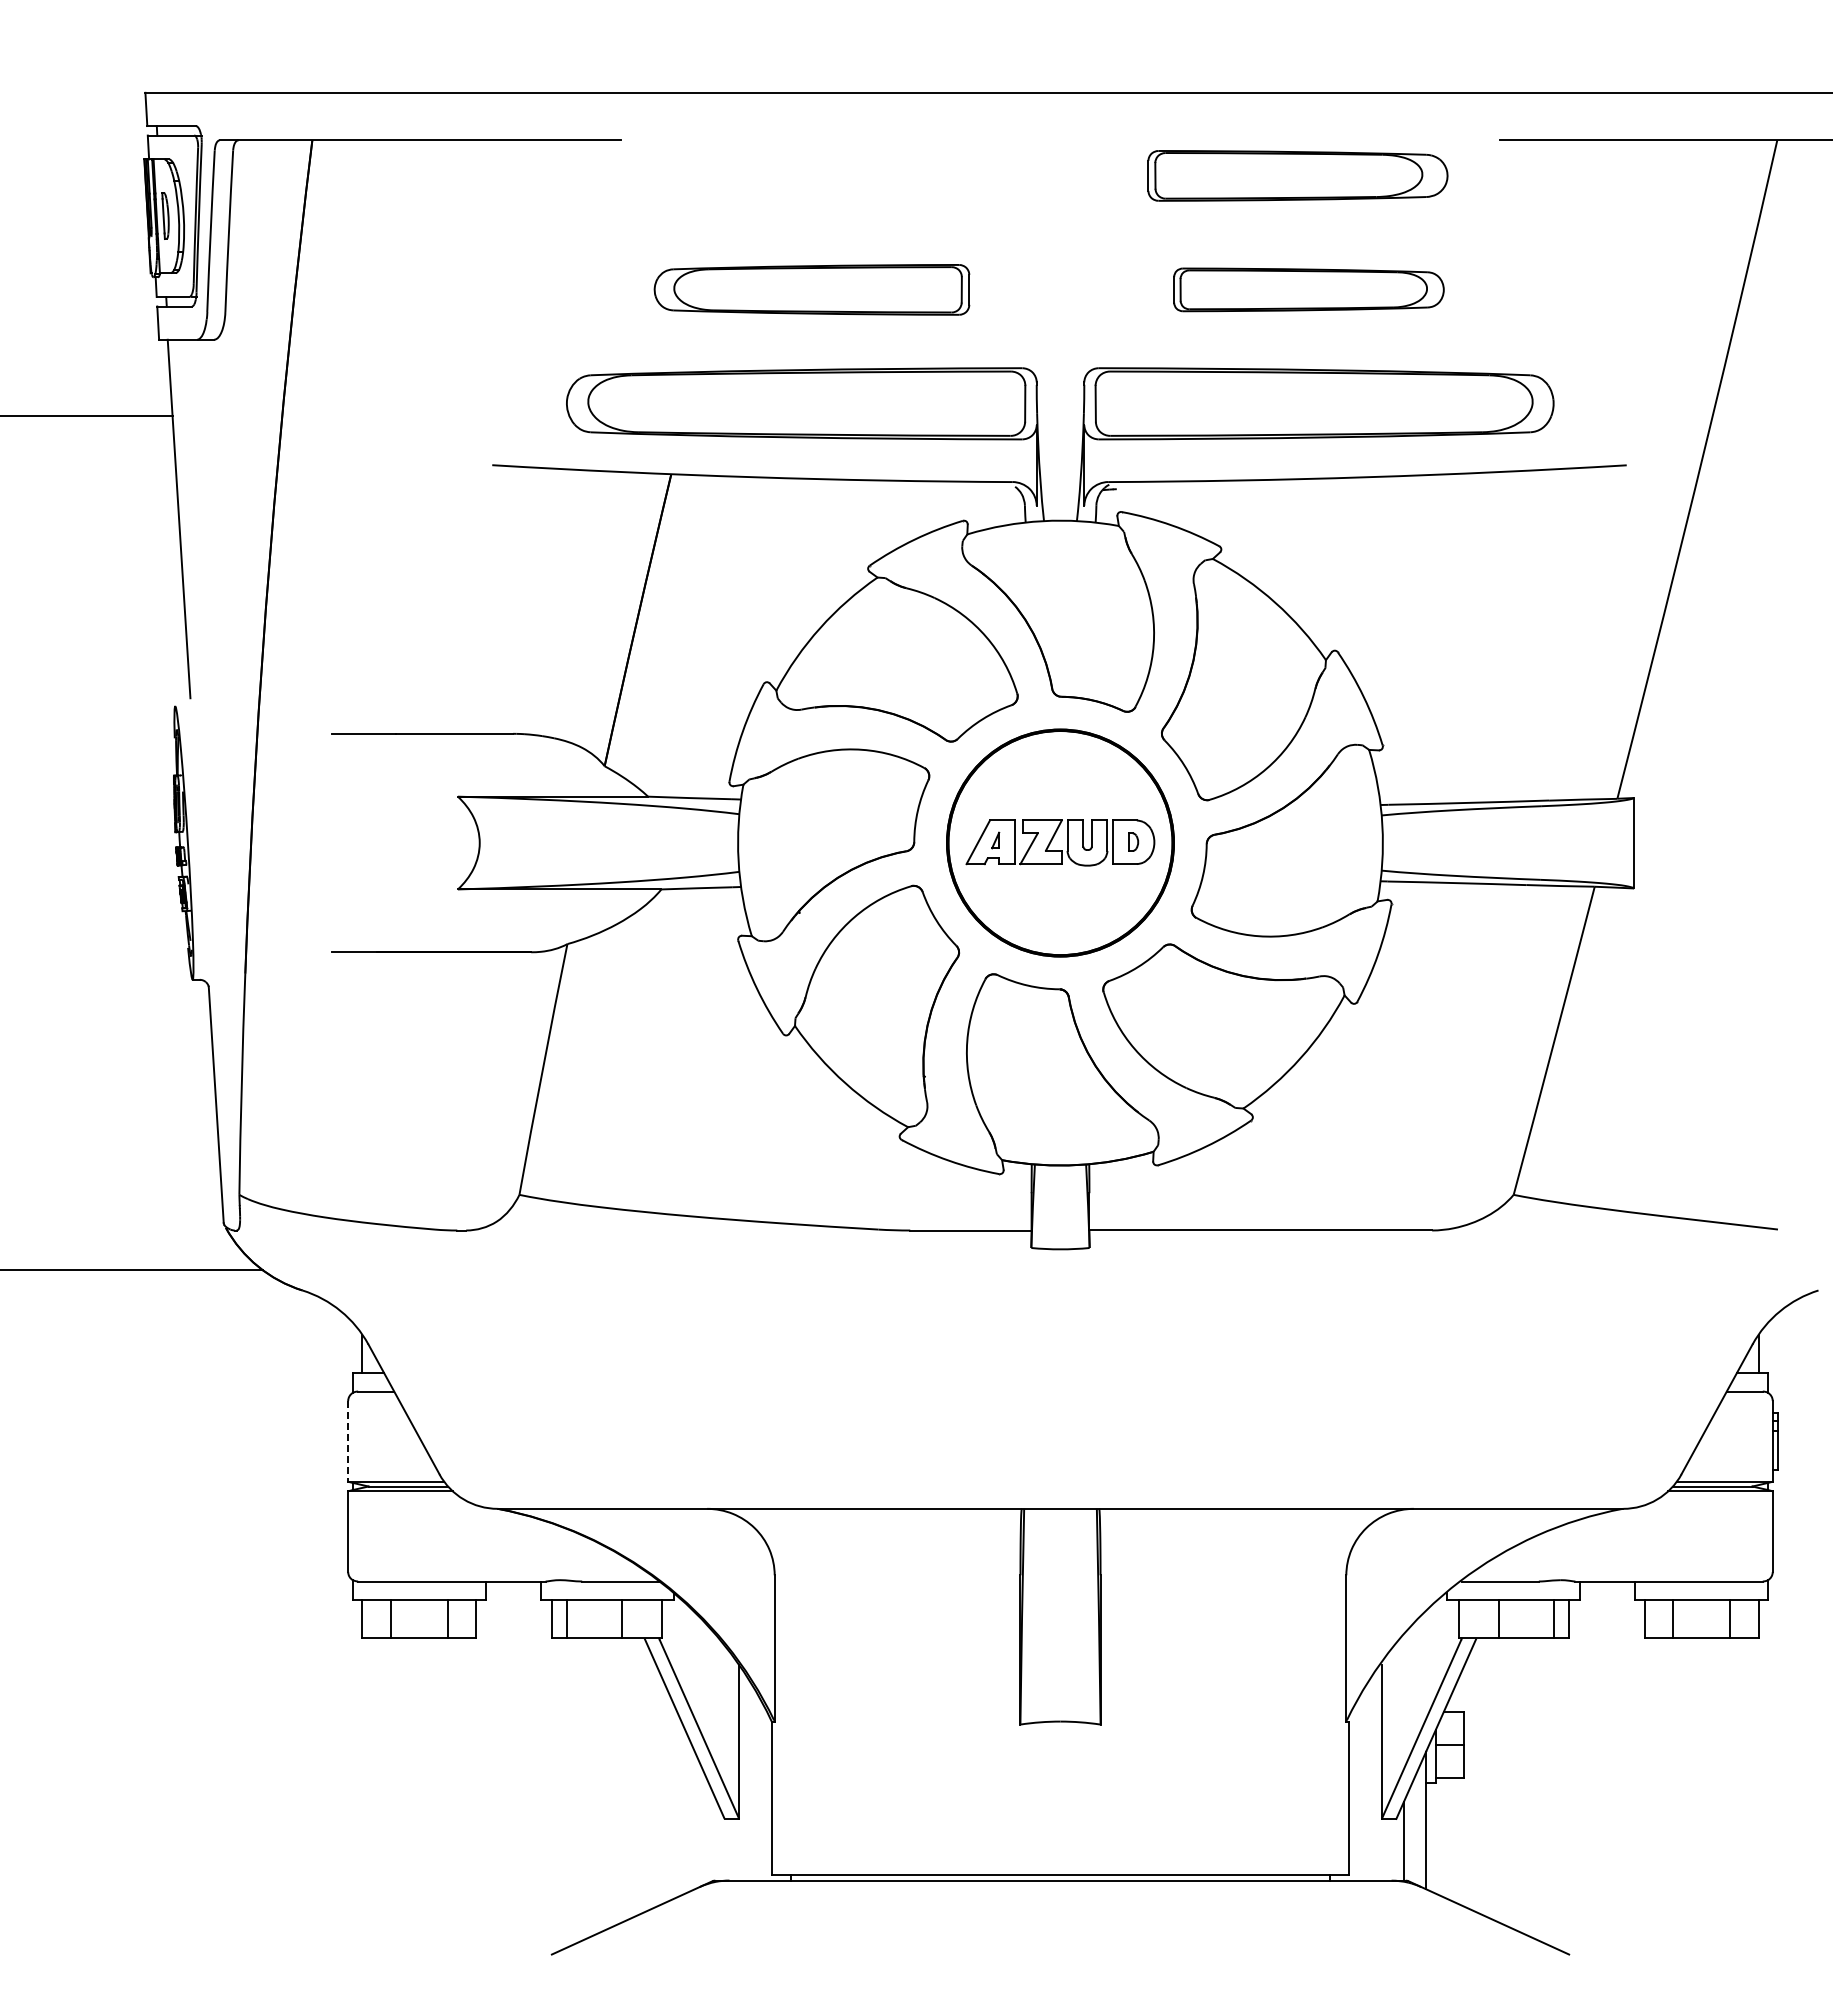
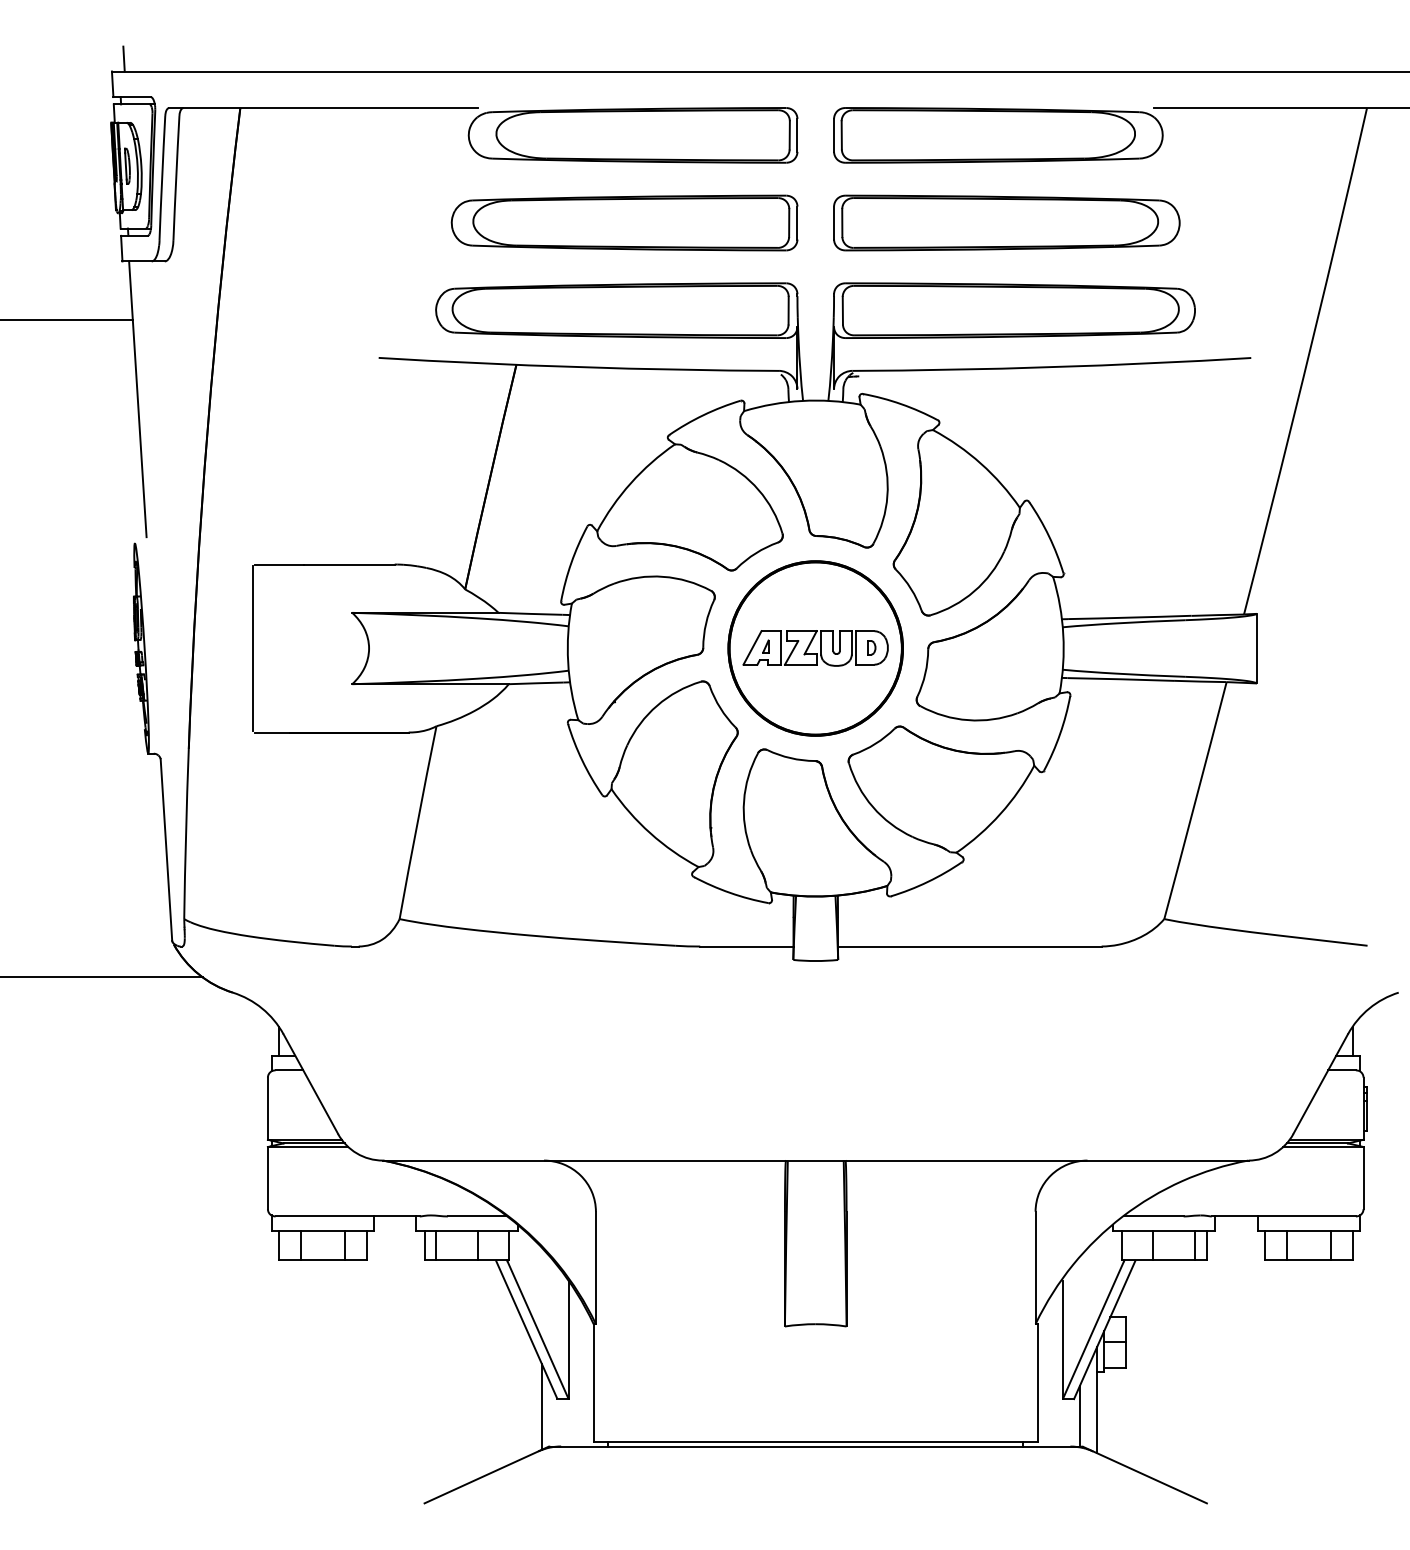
line: (161, 76) -> (124, 58), added
part: (822, 175) -> (632, 135), added
part: (1297, 175) -> (998, 135), size x1.43
part: (811, 289) -> (624, 222), size x1.43
part: (1308, 289) -> (1006, 222), size x1.67
line: (329, 842) -> (253, 648), added
line: (348, 1441) -> (268, 1108), dashed -> solid
line: (704, 1828) -> (541, 1406), added

